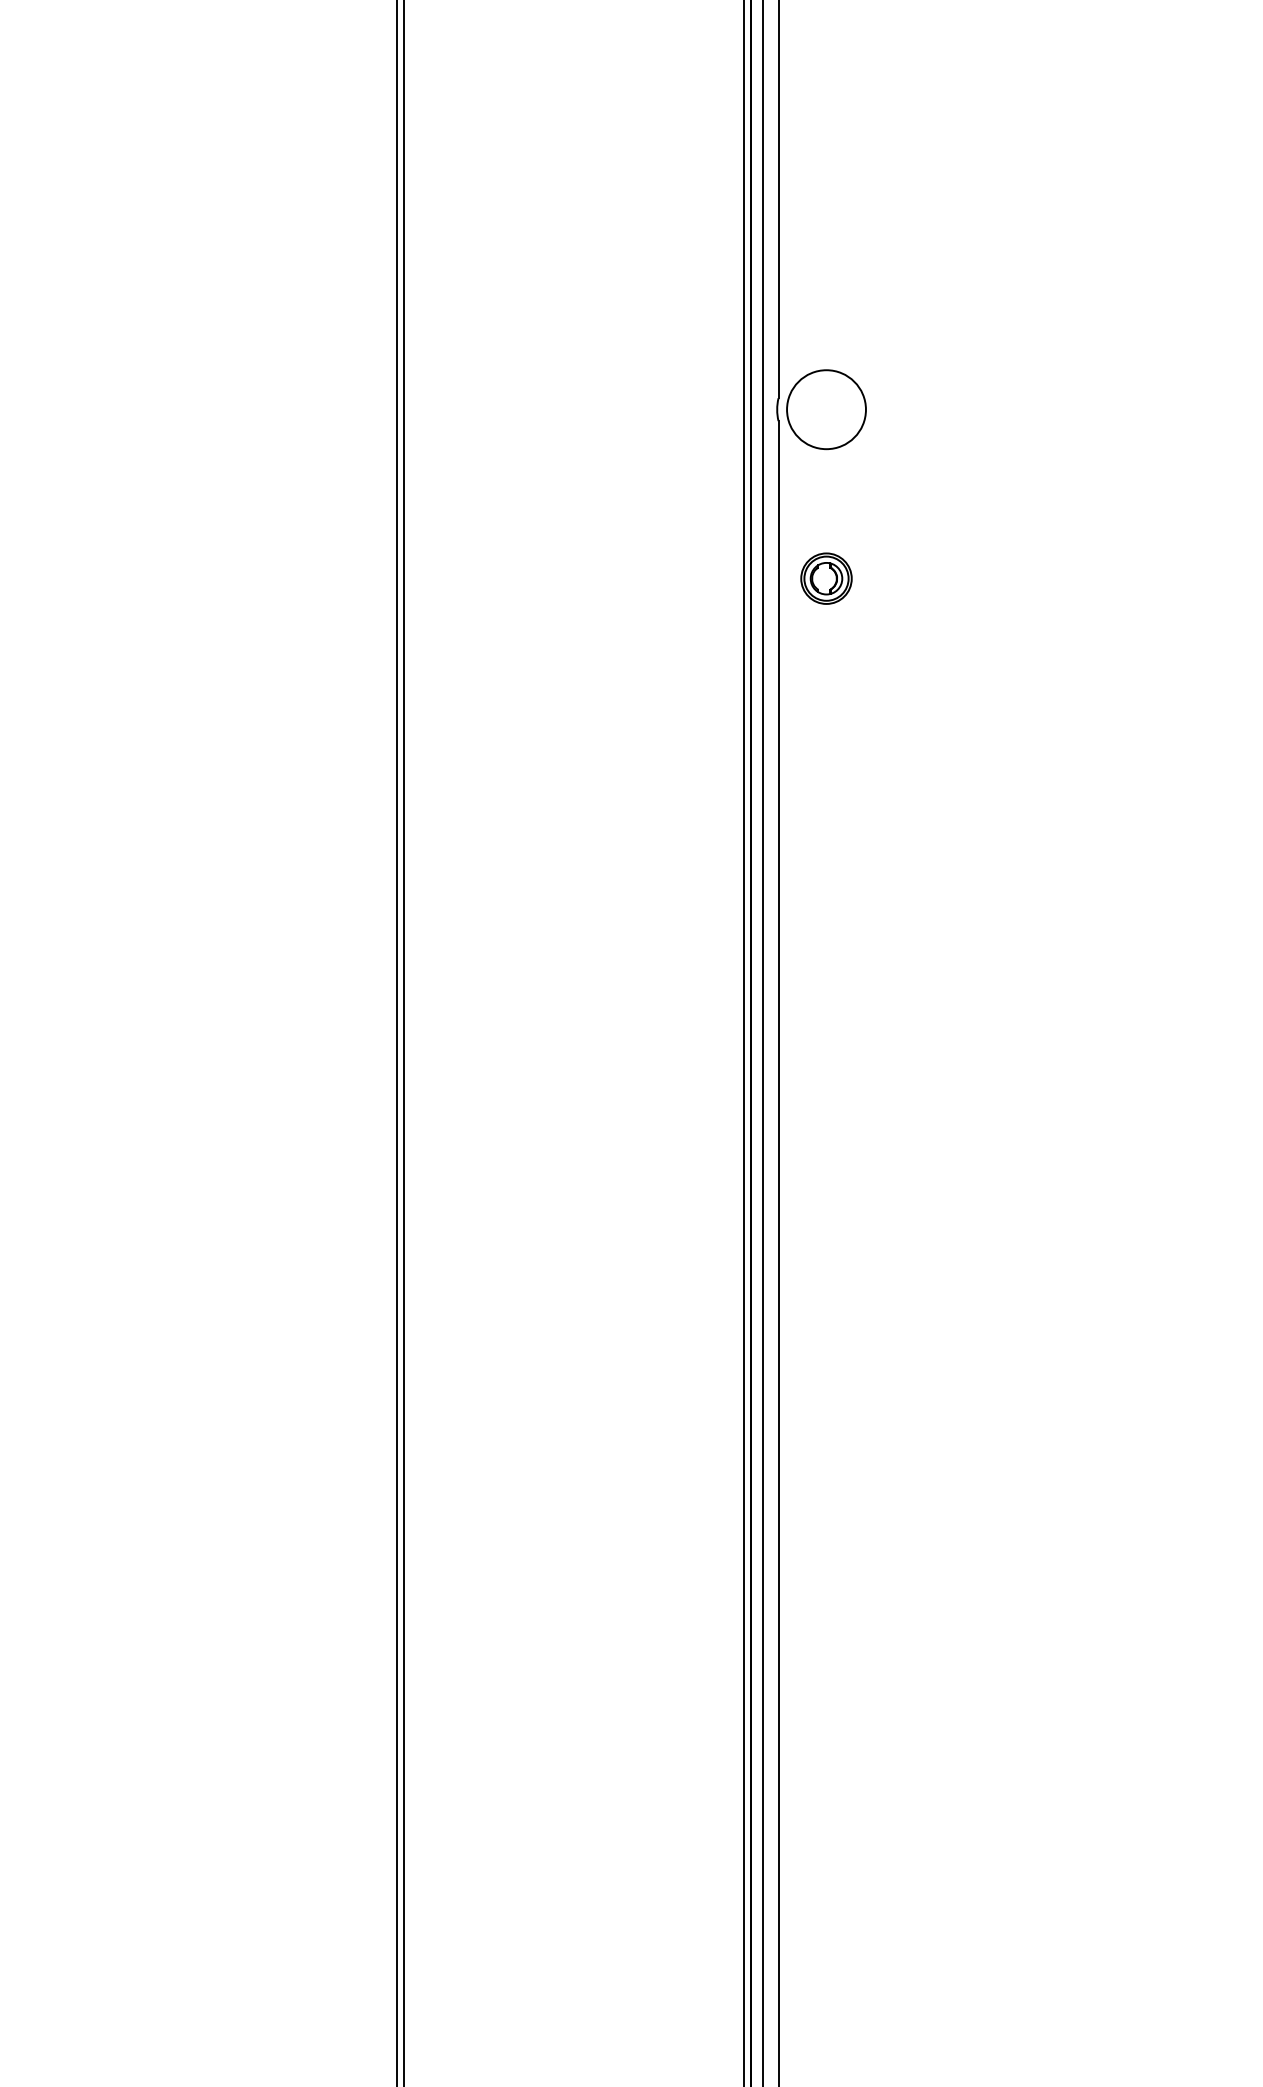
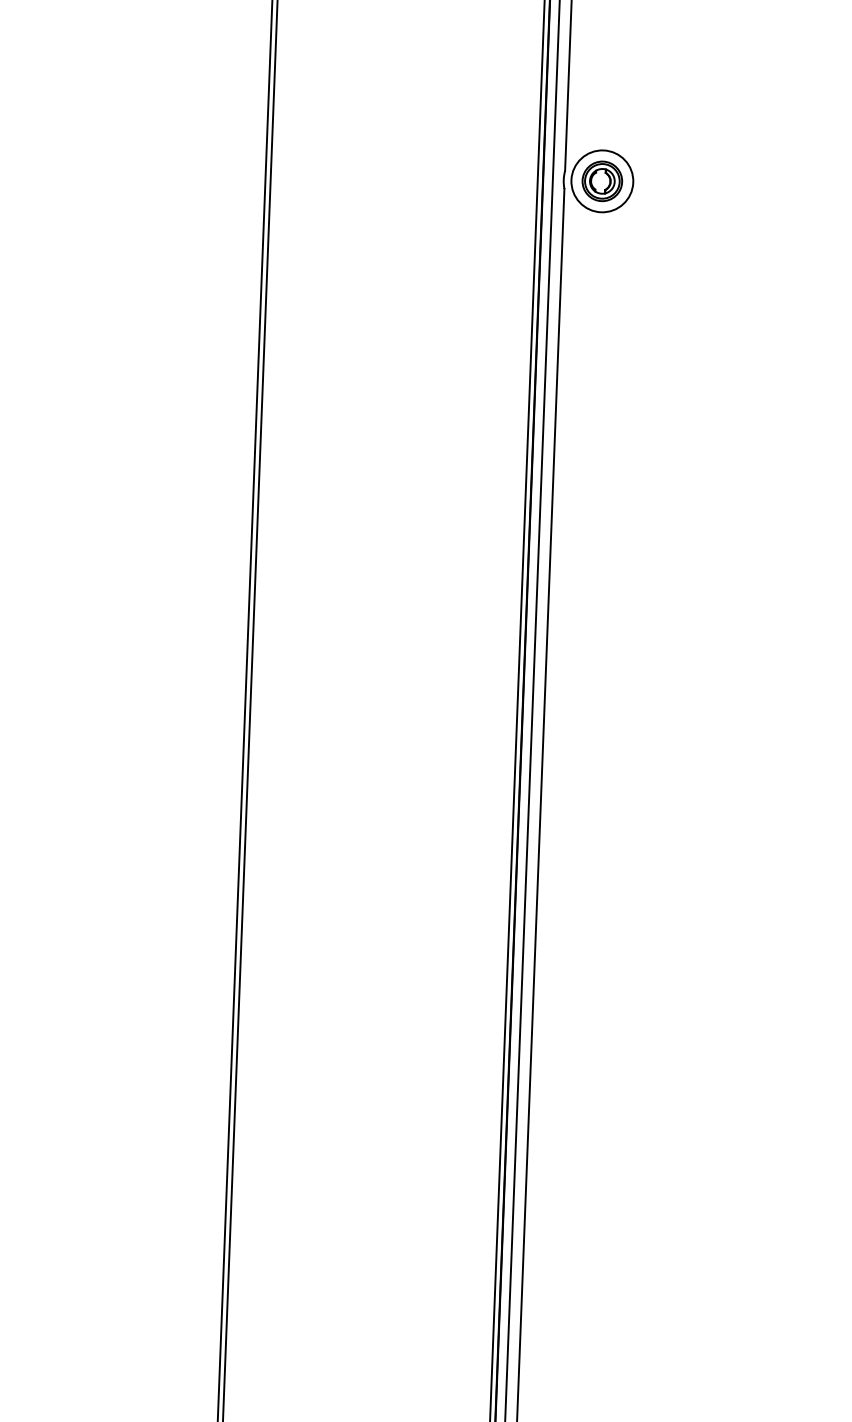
part: (826, 578) -> (602, 181), moved

